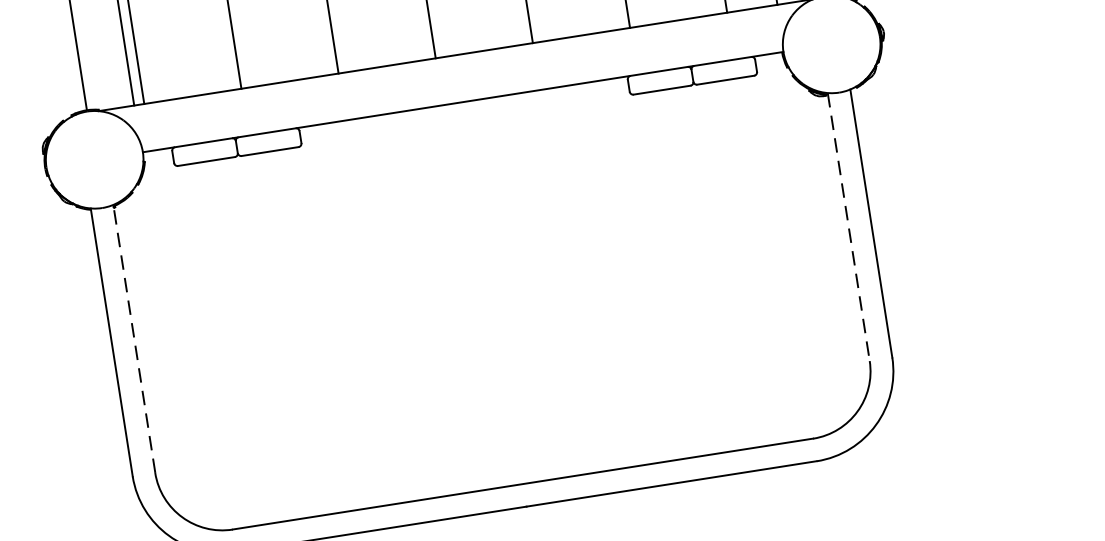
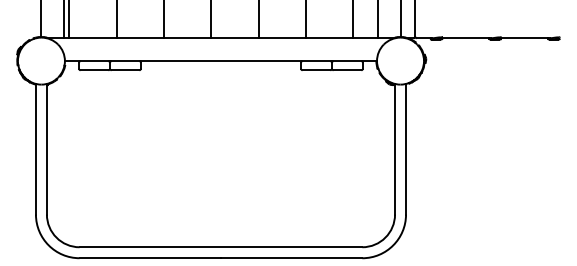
line: (849, 227) -> (395, 149), dashed -> solid
line: (133, 337) -> (46, 148), dashed -> solid

